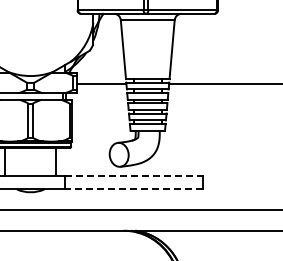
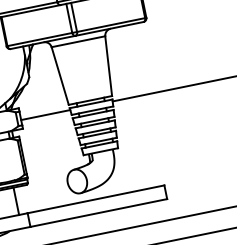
line: (133, 175) -> (95, 199), dashed -> solid
line: (133, 189) -> (98, 213), dashed -> solid

